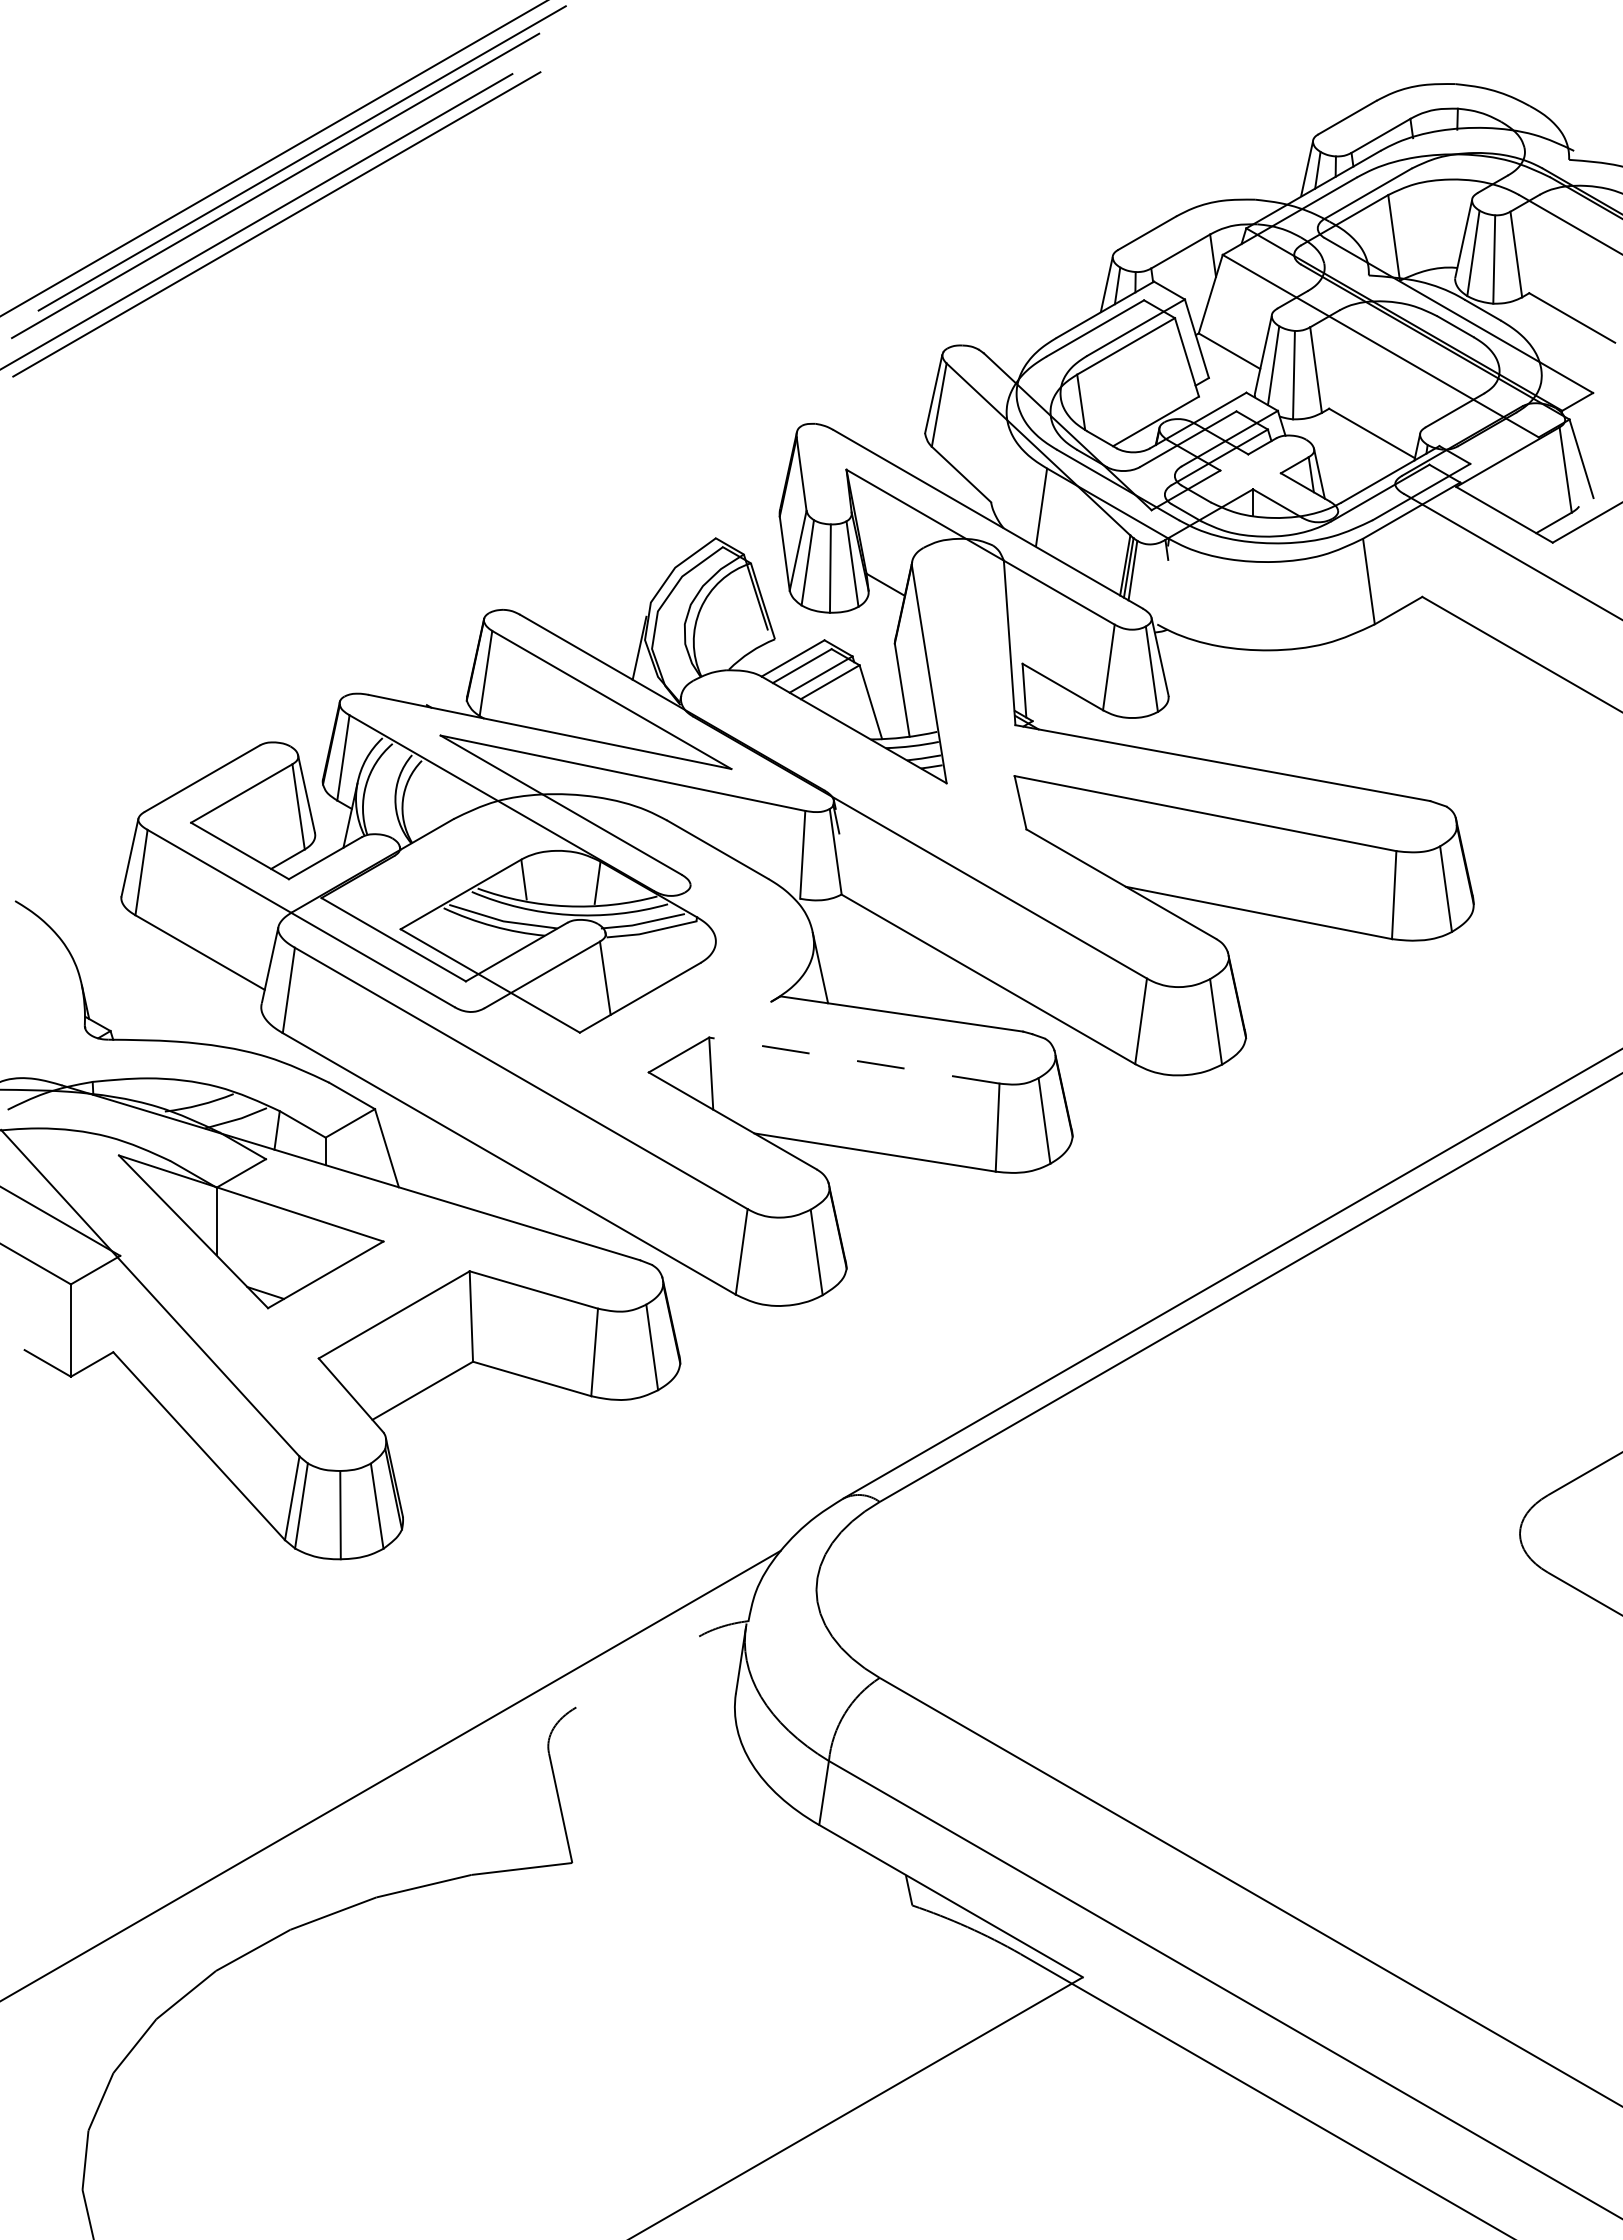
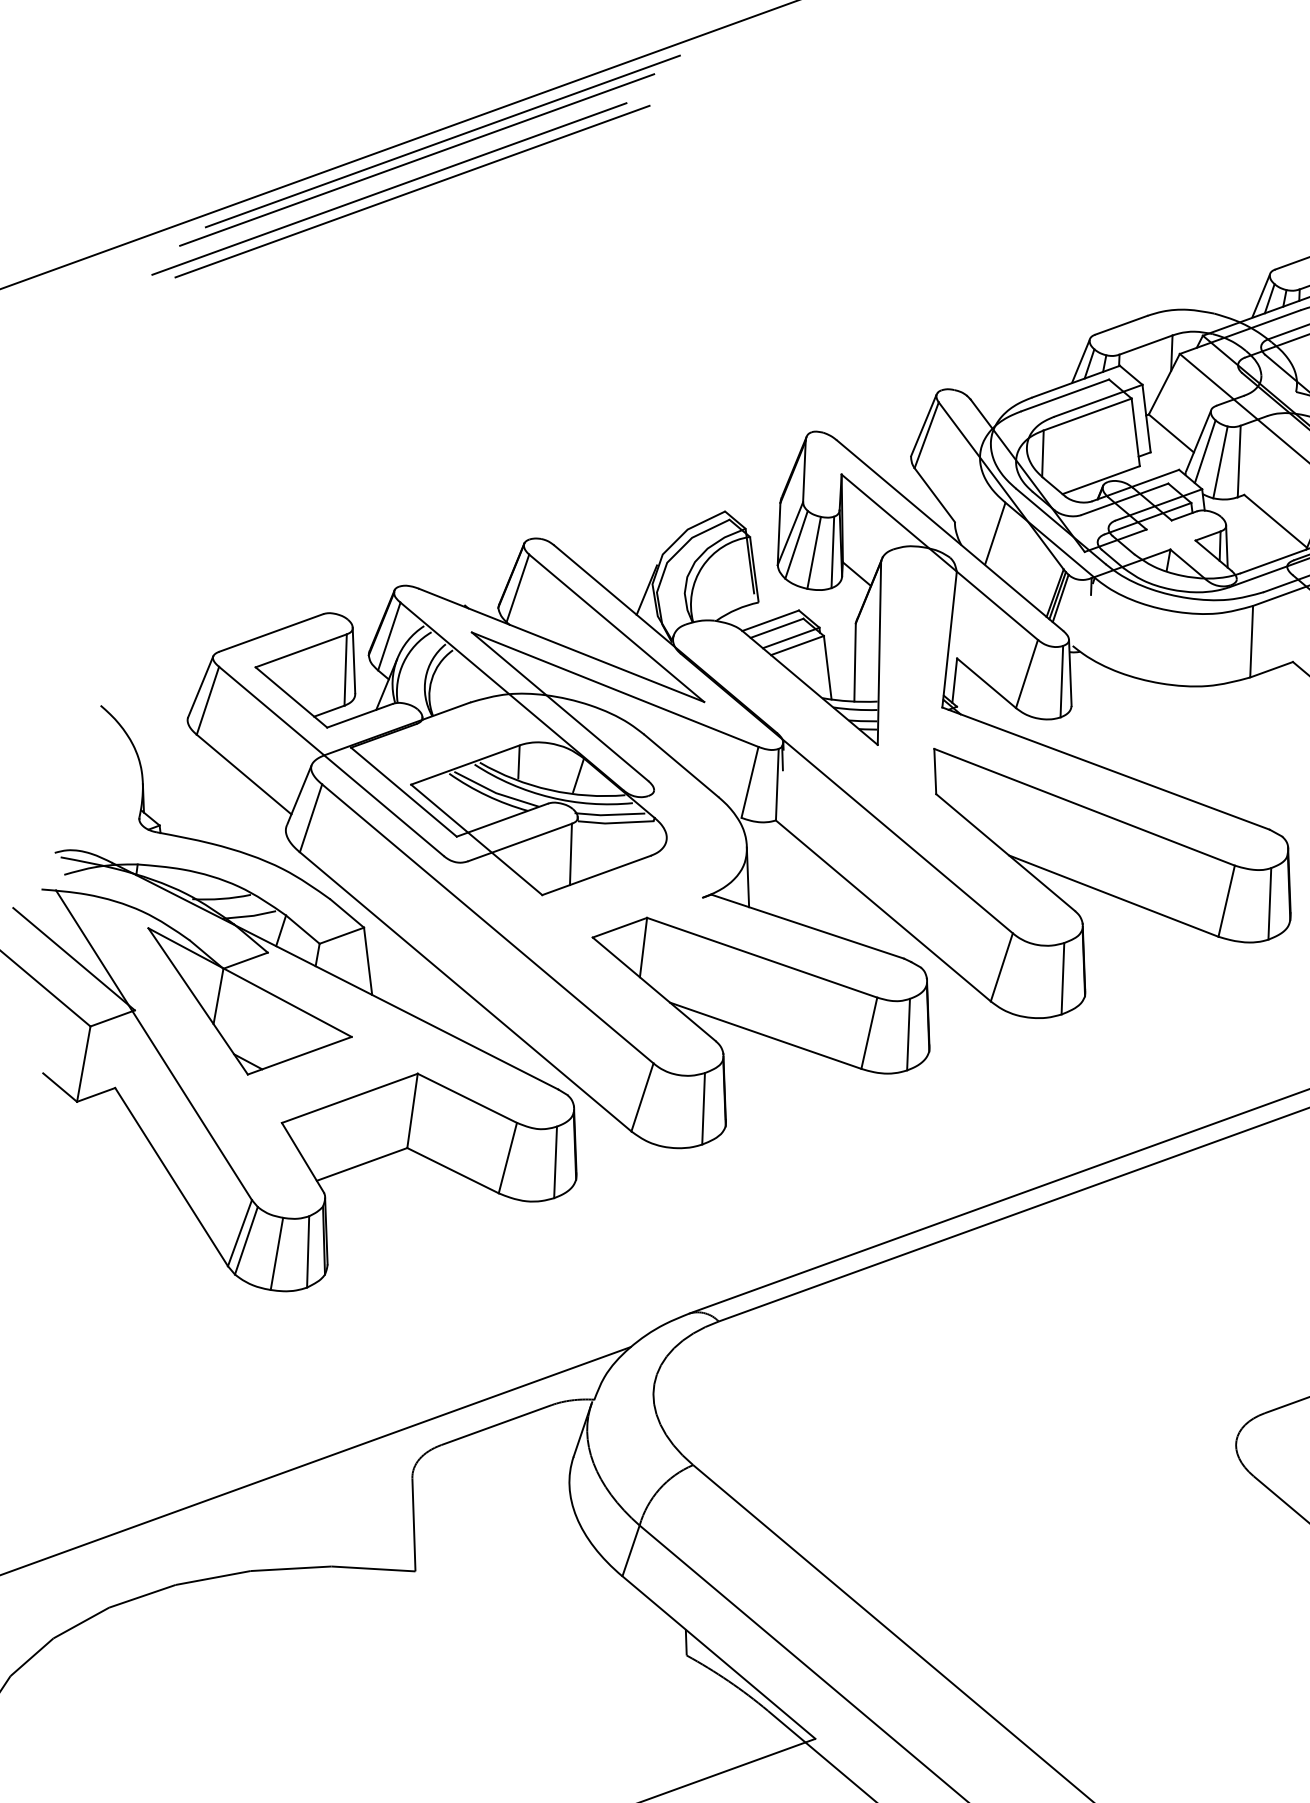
line: (854, 1060) -> (762, 957), dashed -> solid
line: (637, 1671) -> (496, 1424), added

